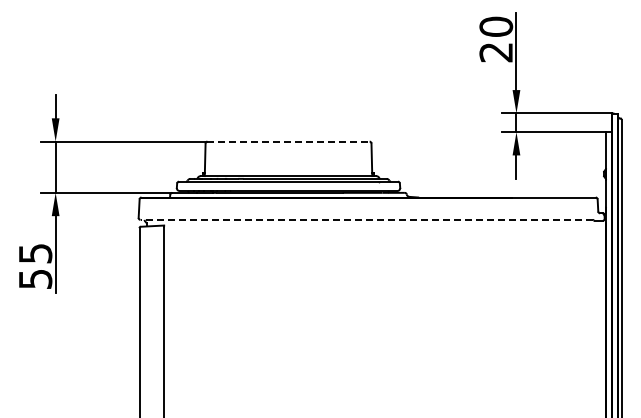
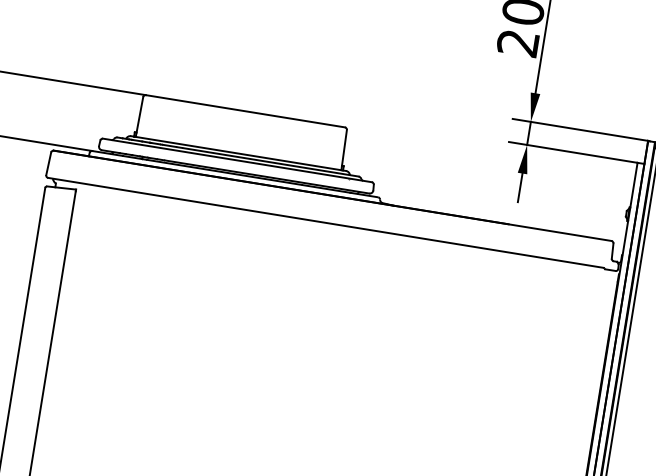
line: (289, 141) -> (246, 111), dashed -> solid
line: (366, 219) -> (325, 222), dashed -> solid

